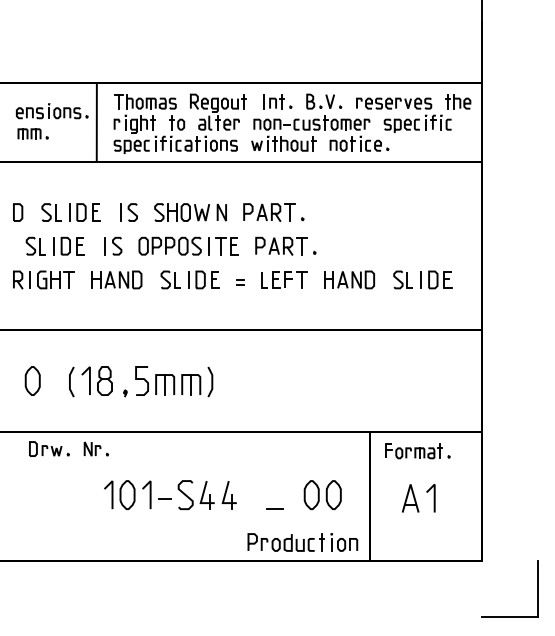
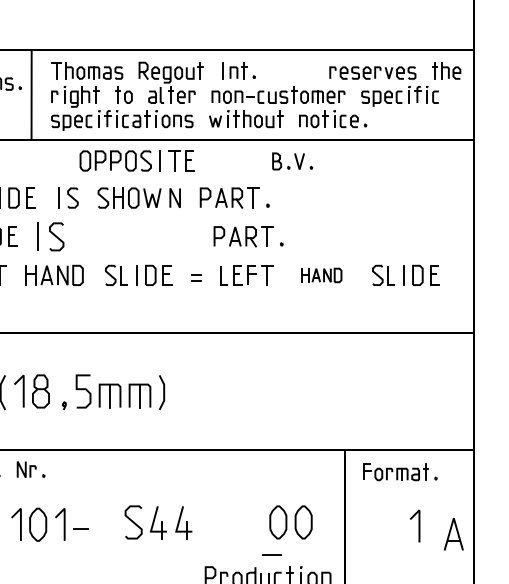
part: (324, 101) -> (292, 161), moved
part: (113, 245) -> (50, 235), size x1.4
part: (188, 245) -> (136, 160), moved
part: (349, 279) -> (321, 274), size x0.7
part: (137, 494) -> (49, 524), moved
part: (410, 498) -> (453, 534), moved
line: (274, 508) -> (271, 553), moved

